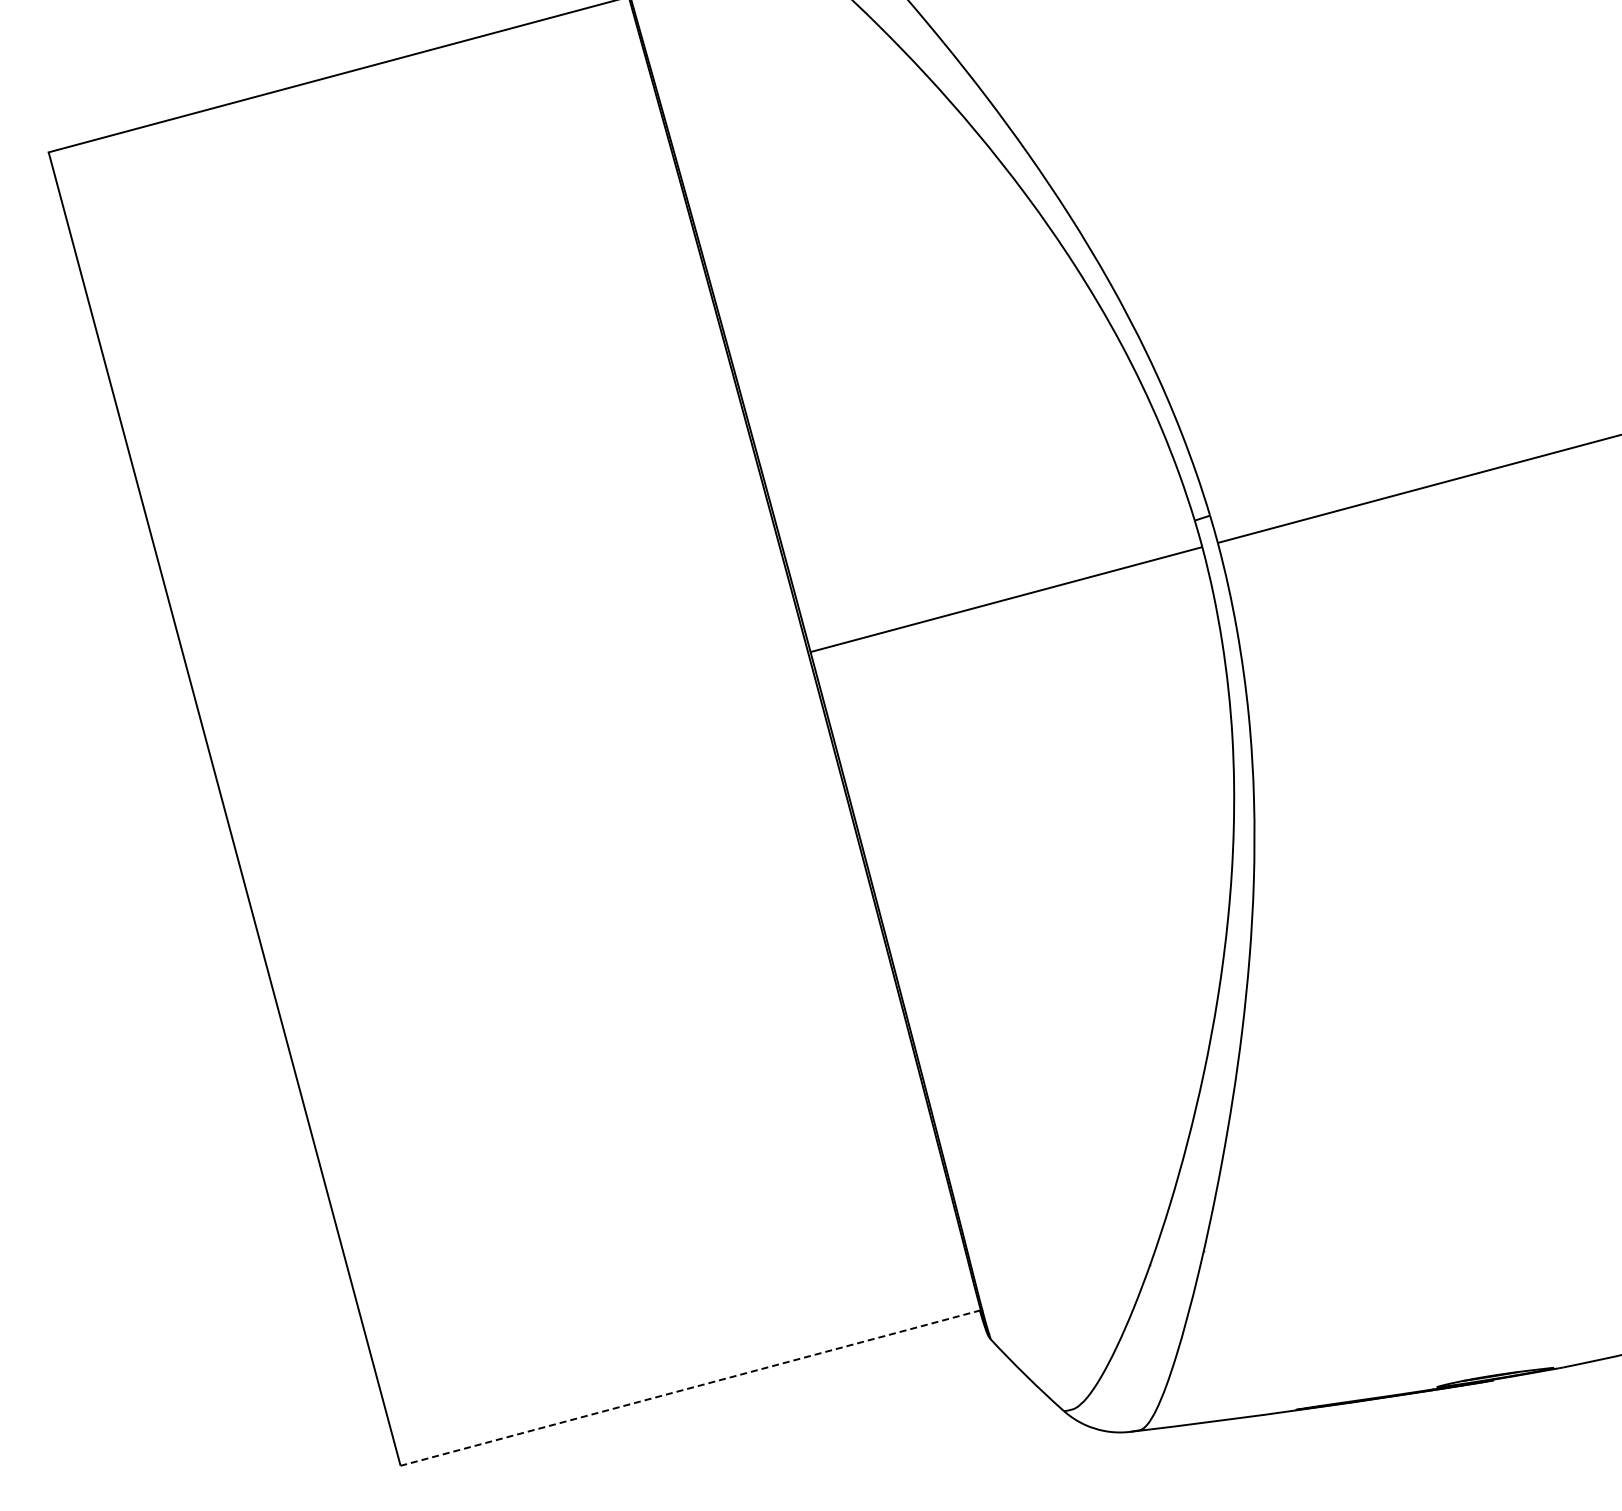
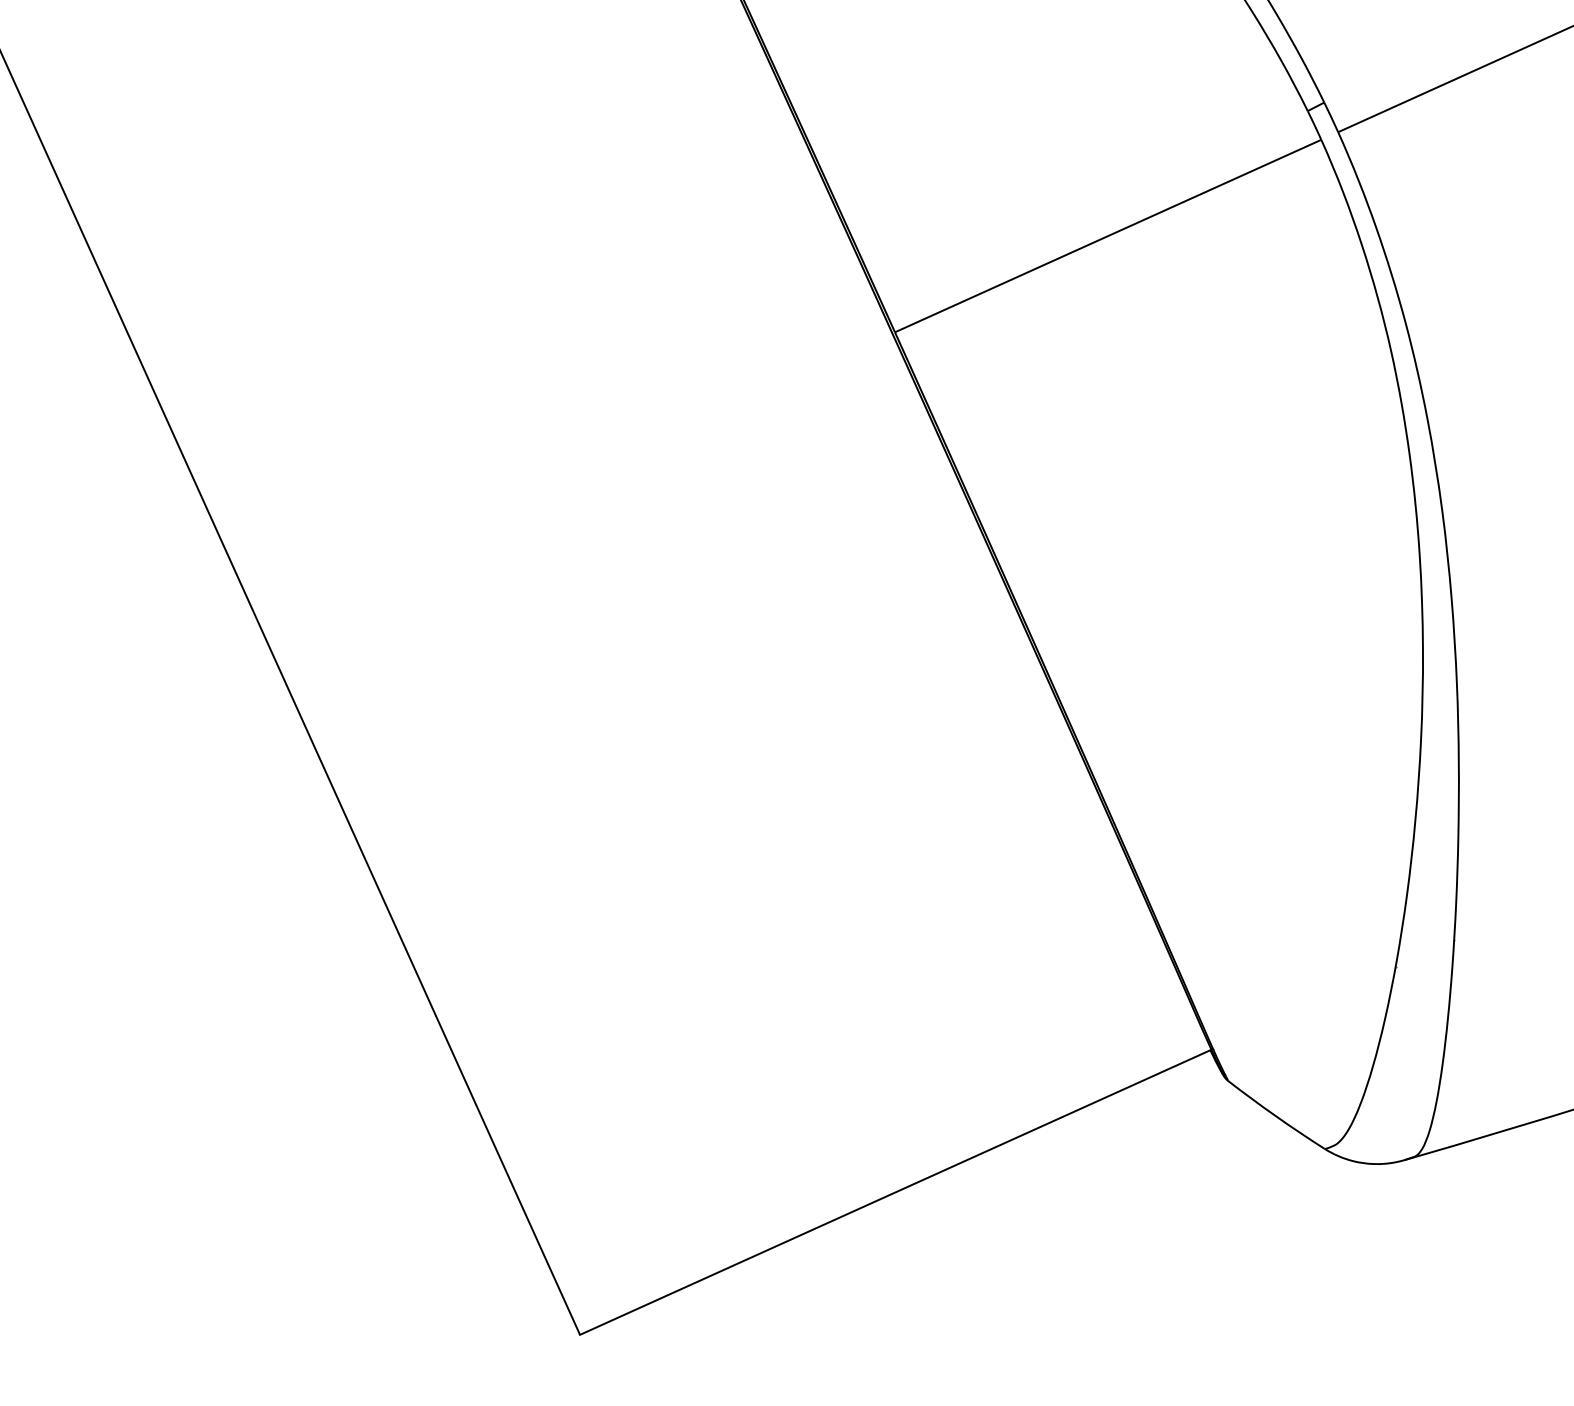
line: (690, 1388) -> (895, 1192), dashed -> solid

